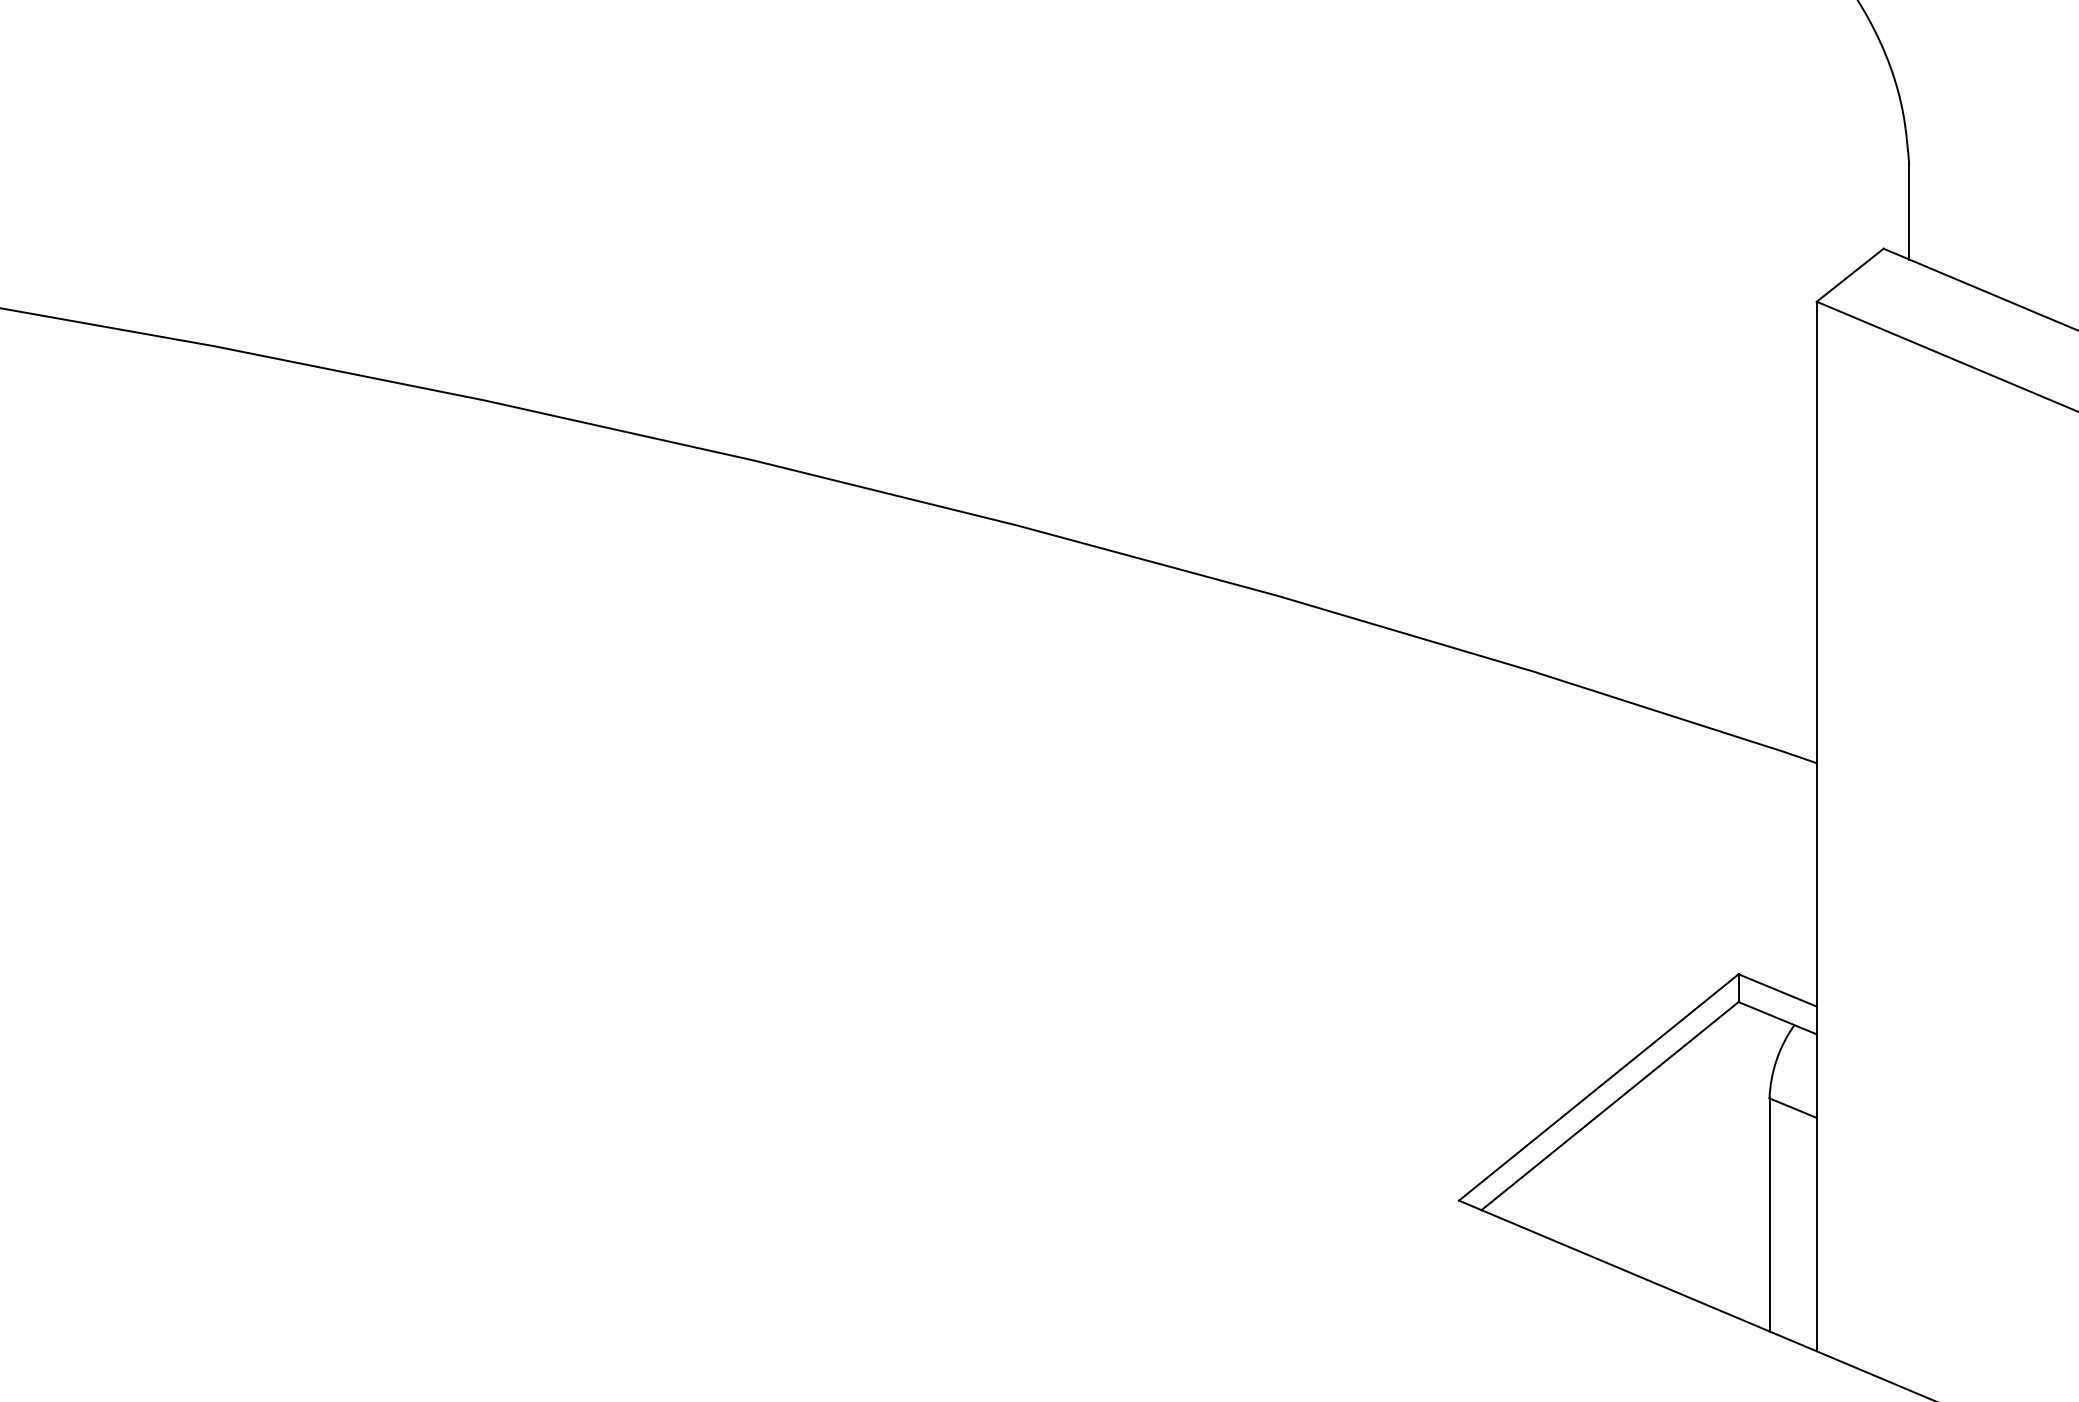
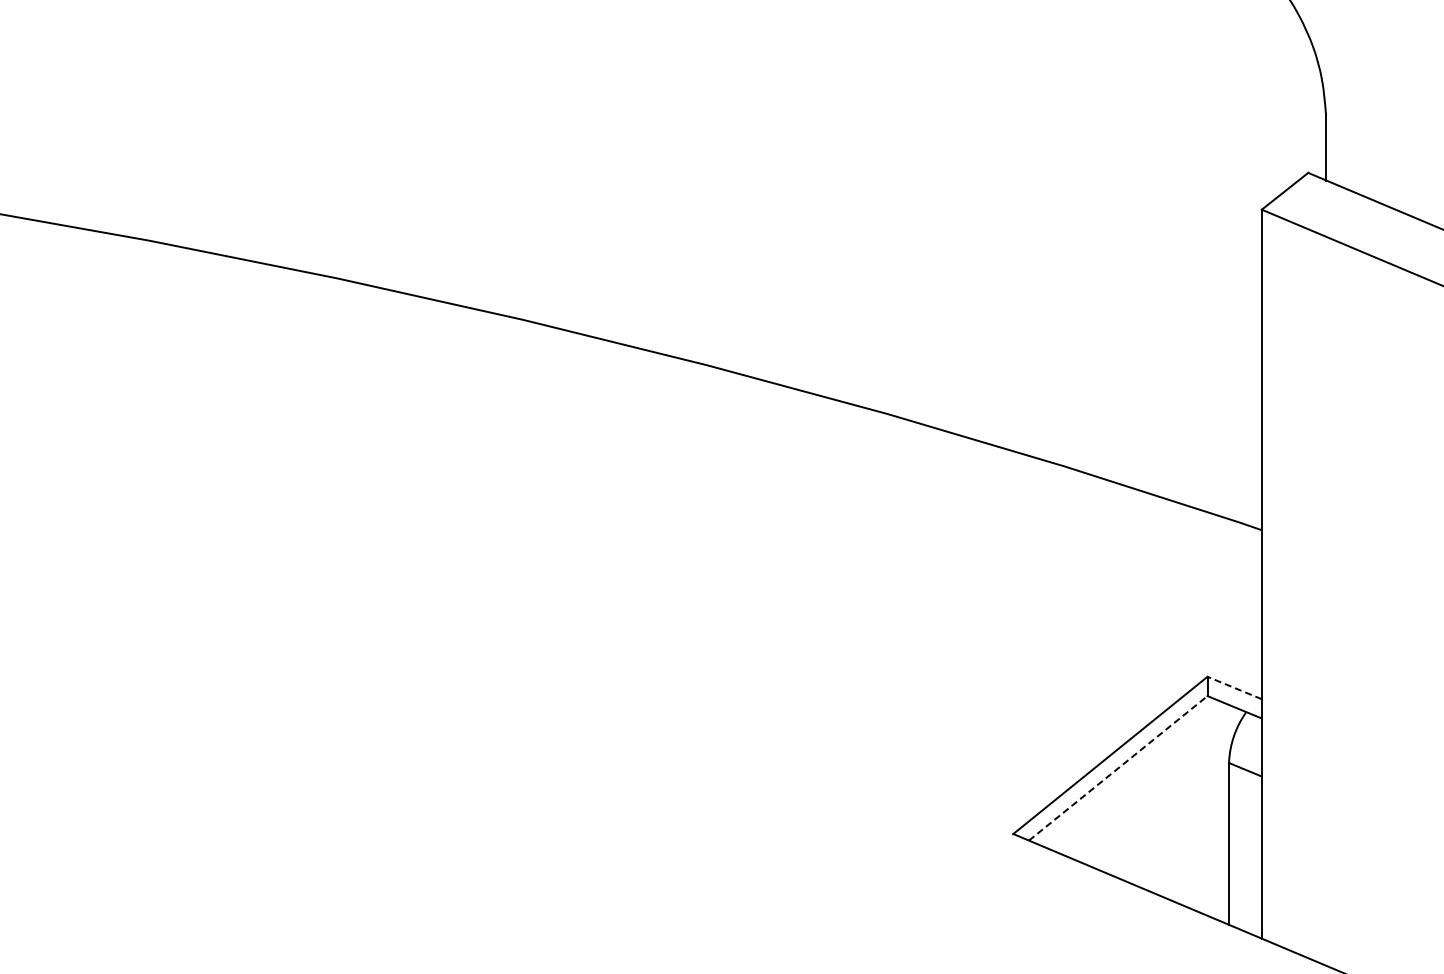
line: (1777, 989) -> (1234, 687), solid -> dashed
line: (1610, 1106) -> (1118, 768), solid -> dashed

